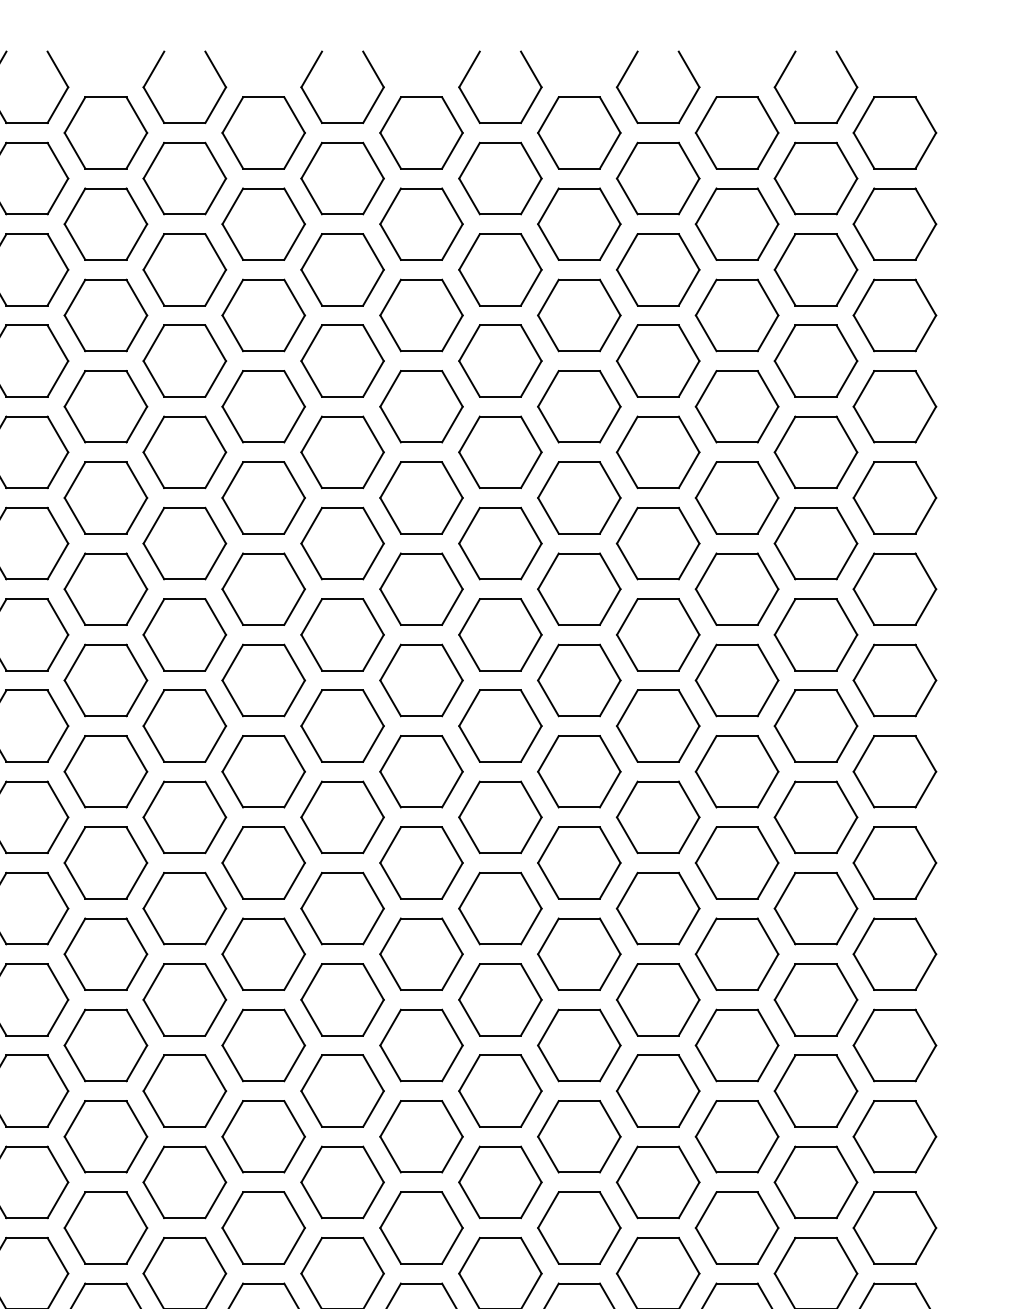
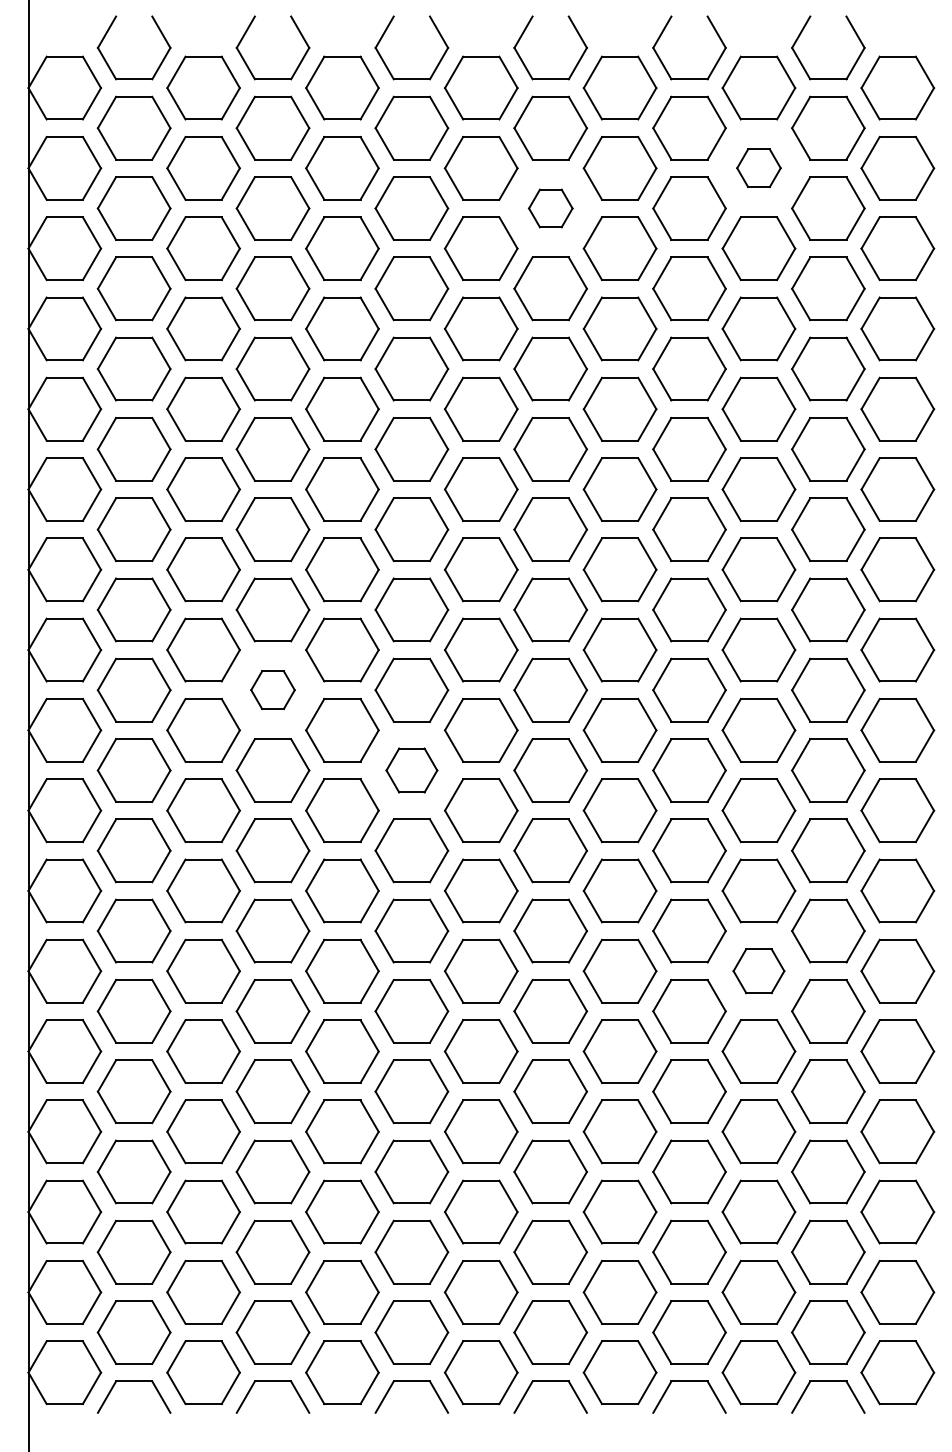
part: (736, 223) -> (758, 167), size x0.6
part: (500, 269) -> (550, 208), size x0.6
part: (184, 816) -> (272, 689), size x0.6
part: (342, 908) -> (411, 770), size x0.7
part: (736, 1135) -> (758, 970), size x0.7

